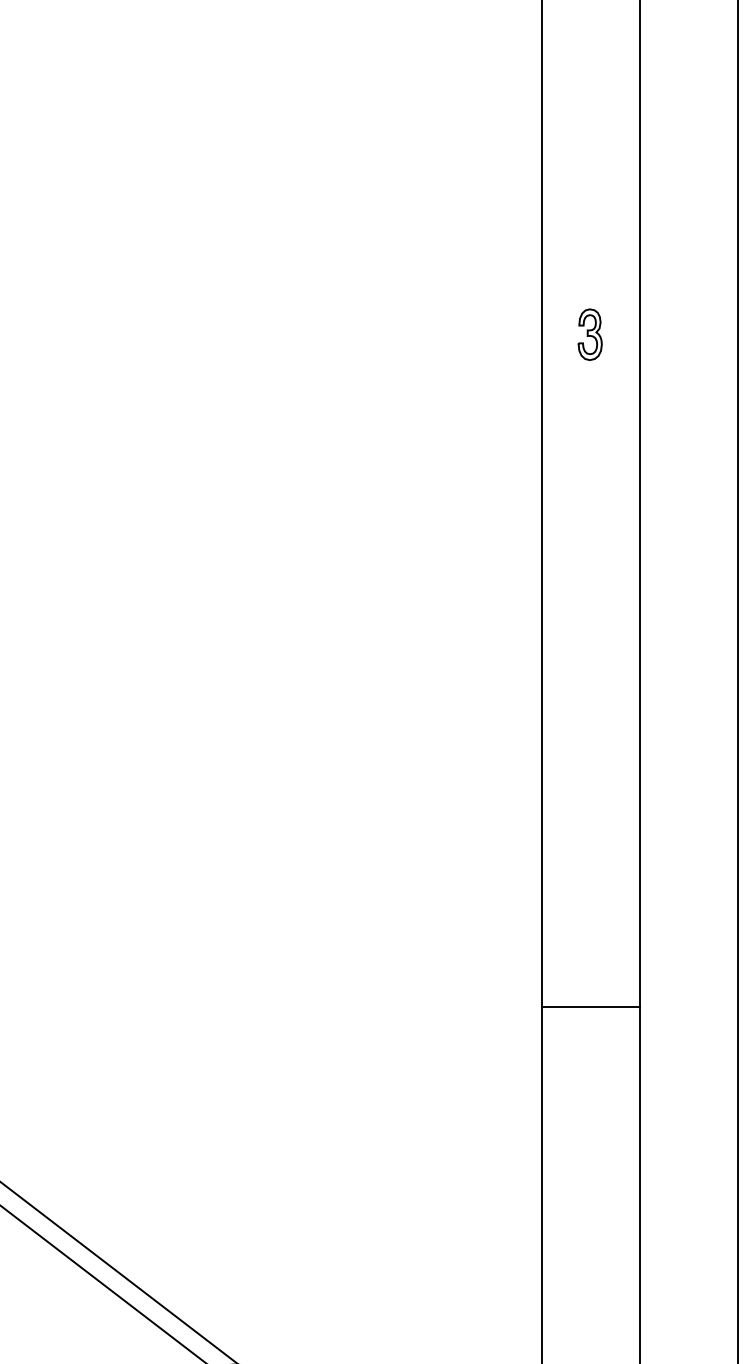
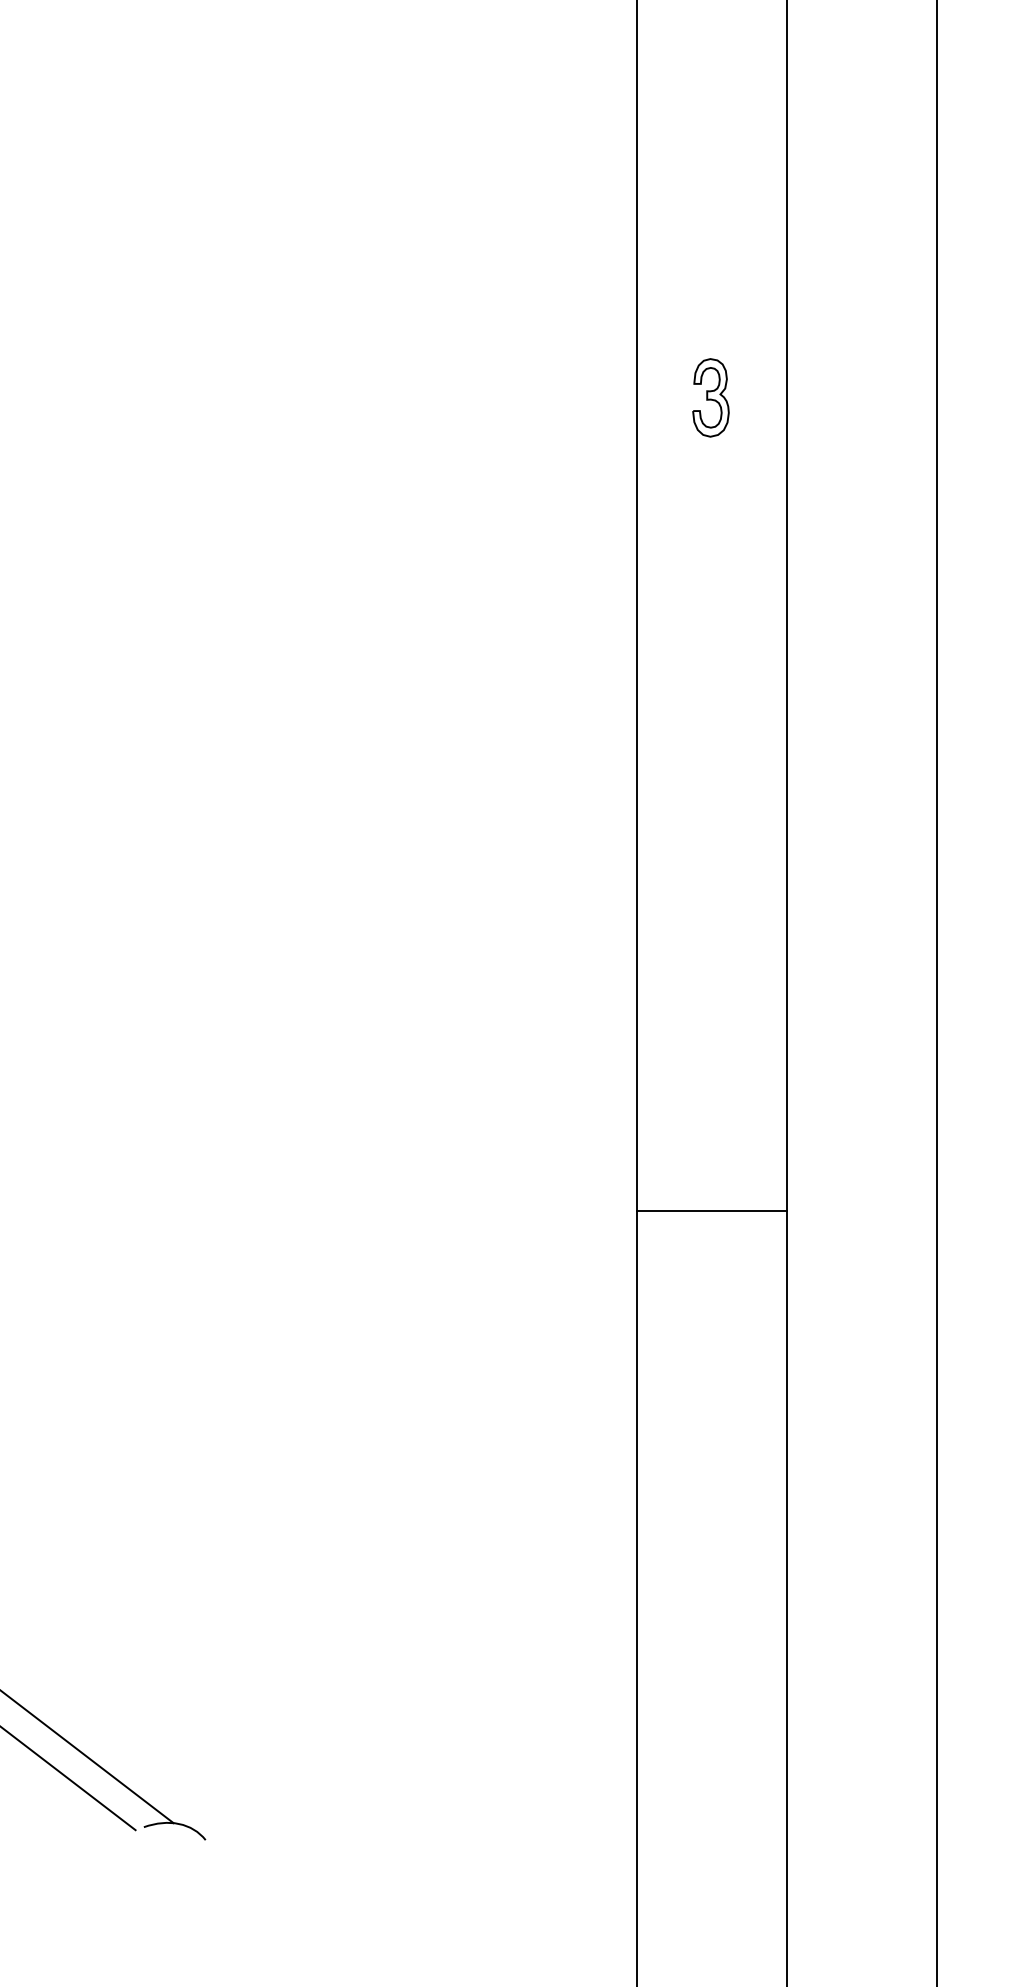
part: (589, 334) -> (709, 397), moved
line: (590, 1007) -> (711, 1211), moved

